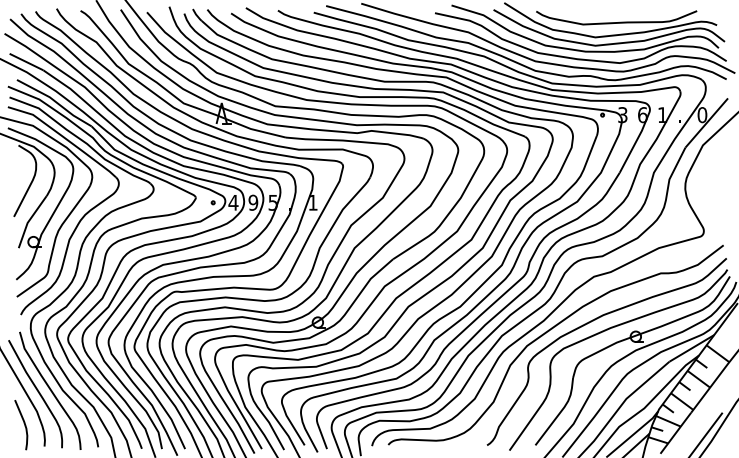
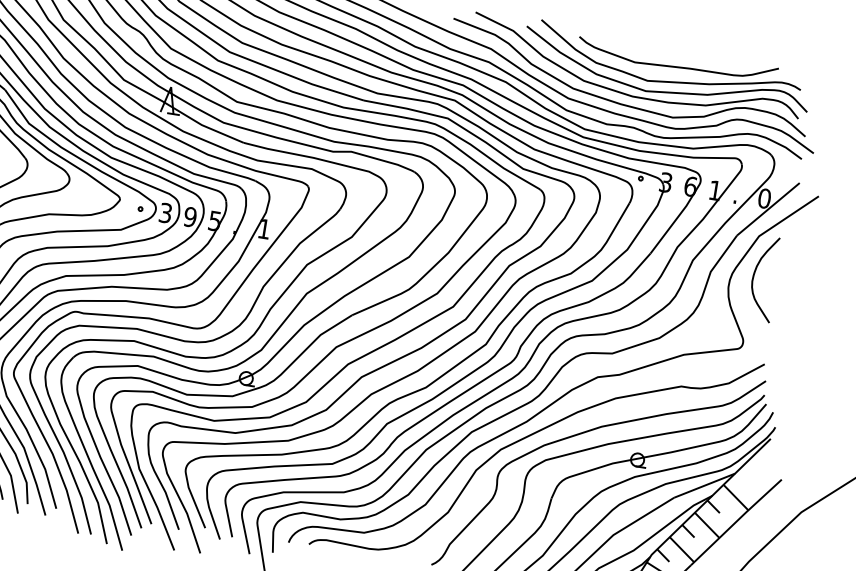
curve: (704, 178) -> (754, 277), added
text: (233, 202) -> (165, 212), 4 -> 3

